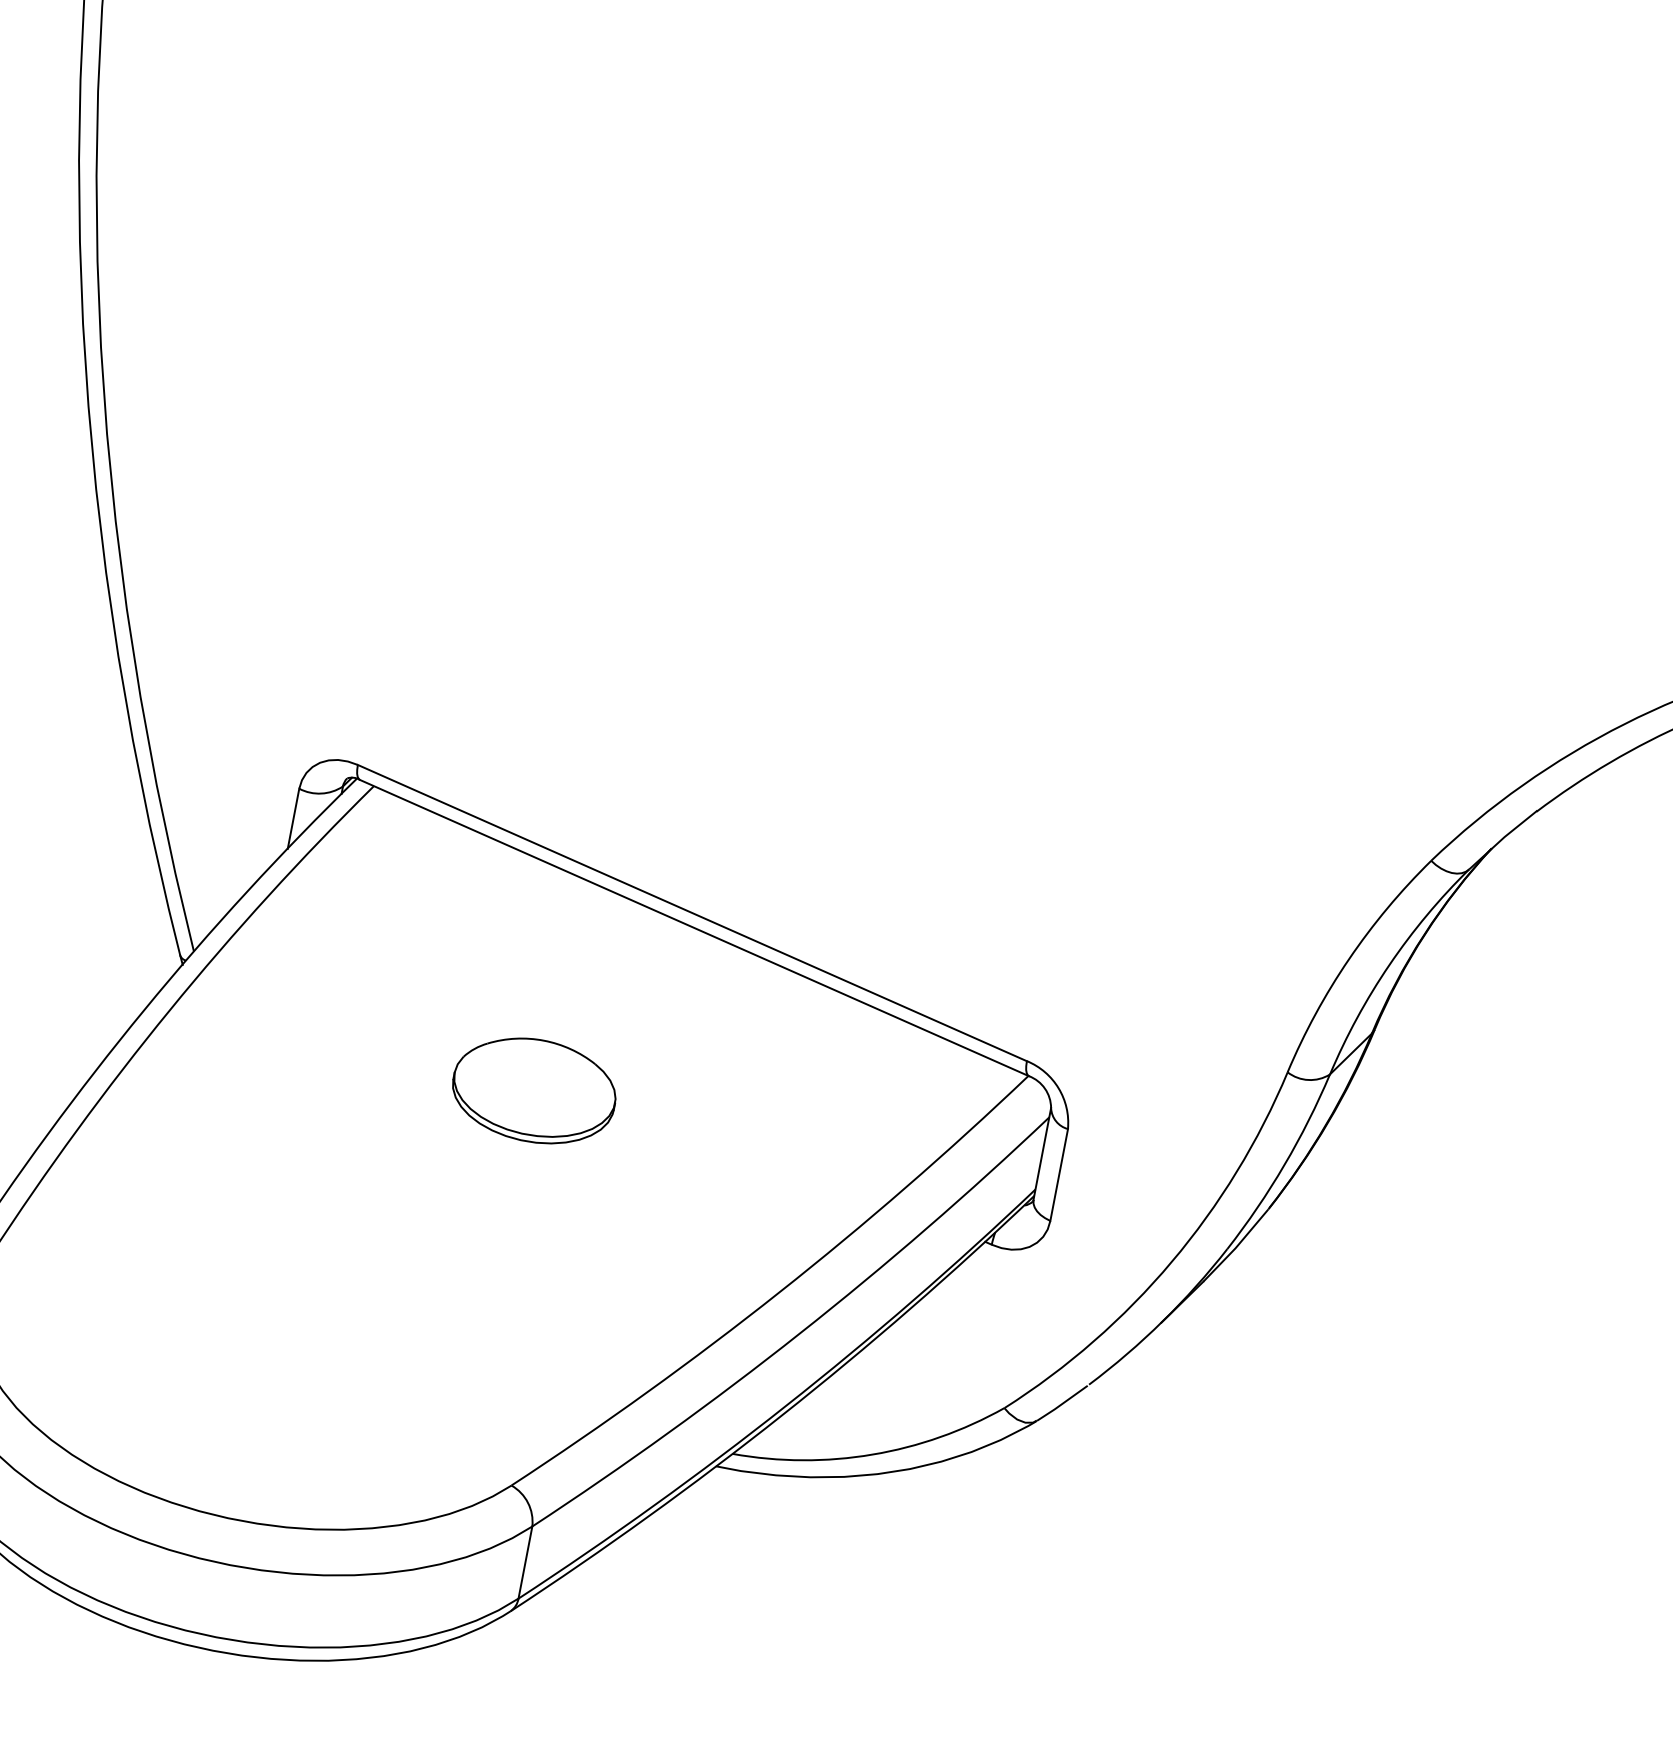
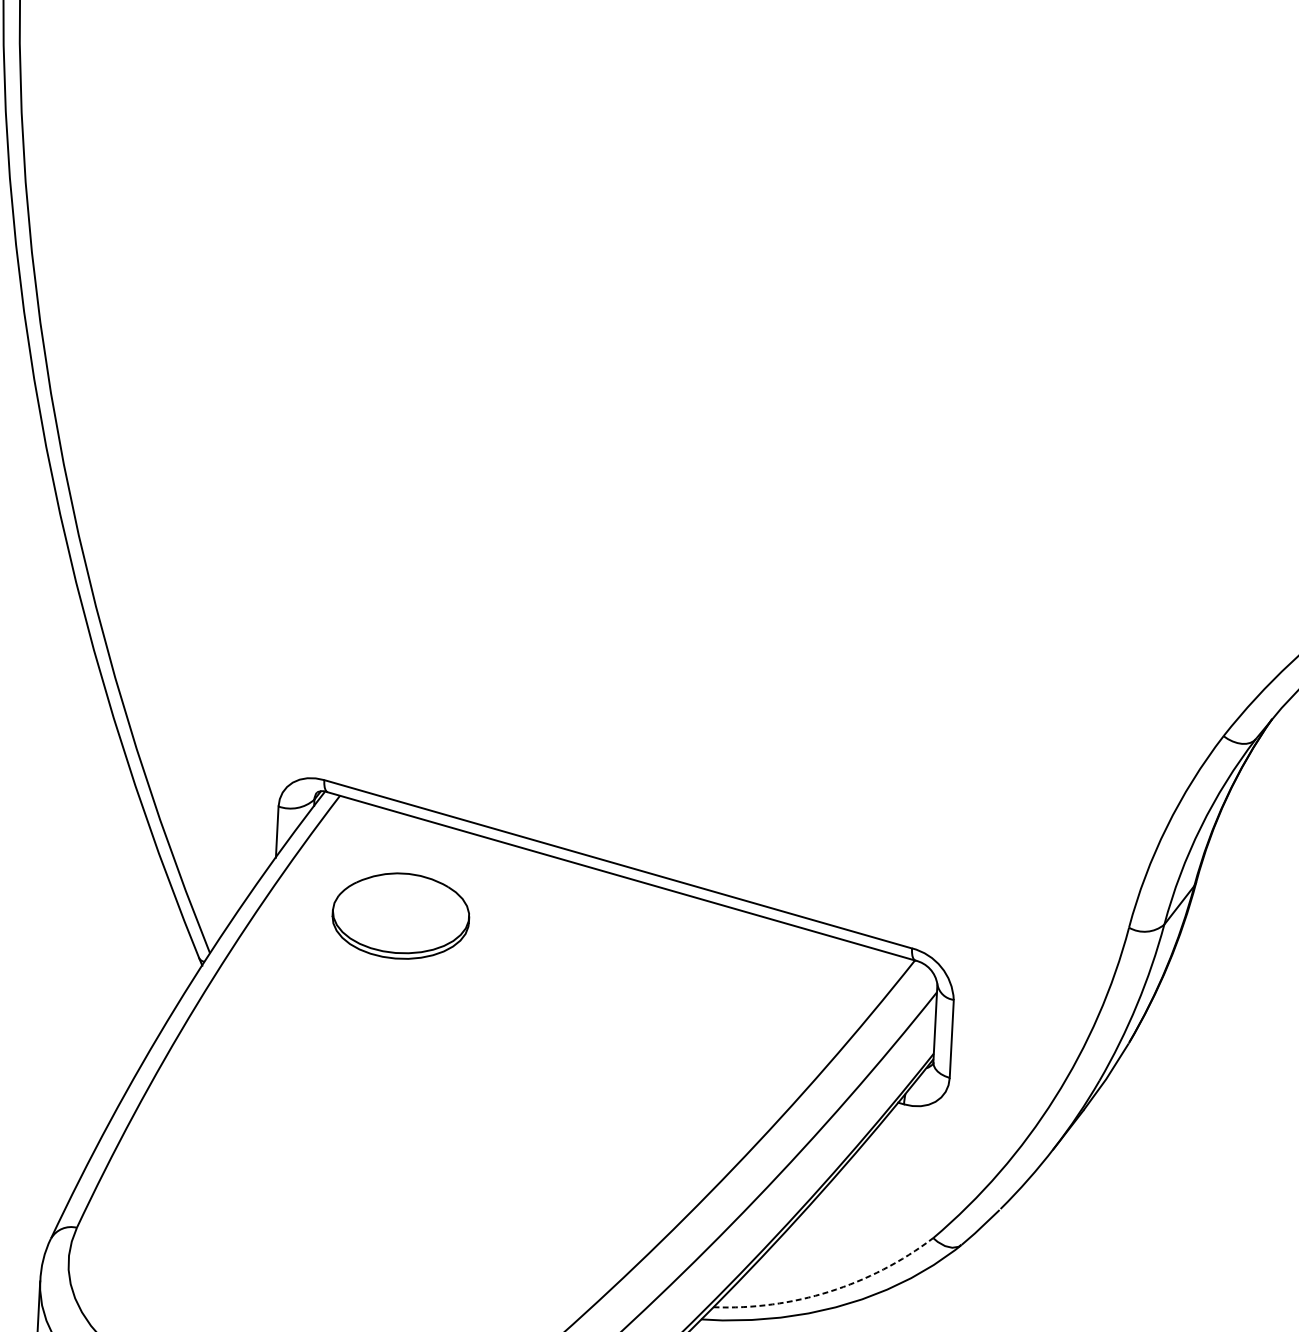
part: (534, 1090) -> (401, 915), moved
arc: (872, 1454) -> (829, 1291), solid -> dashed

